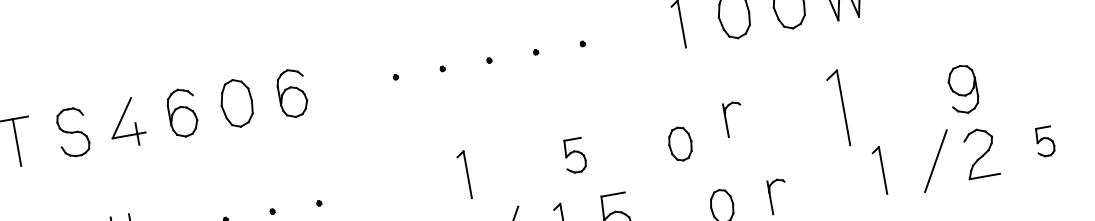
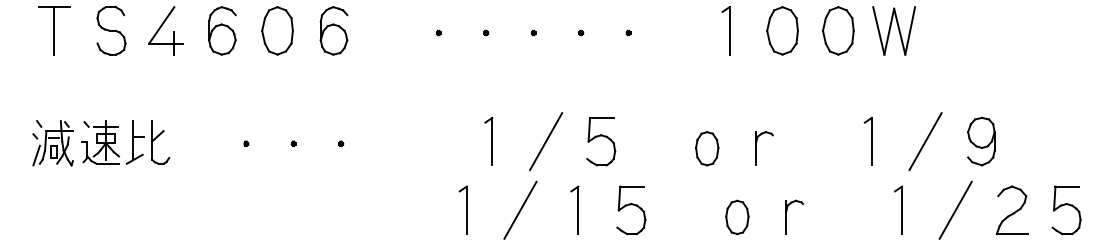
part: (963, 89) -> (981, 141), moved
line: (894, 98) -> (925, 141), added
part: (837, 108) -> (867, 141), size x0.62
part: (726, 120) -> (756, 148), moved
part: (1045, 141) -> (1066, 210), size x1.67
part: (979, 152) -> (1011, 209), moved
part: (575, 155) -> (601, 141), size x1.43
line: (520, 165) -> (546, 141), added

